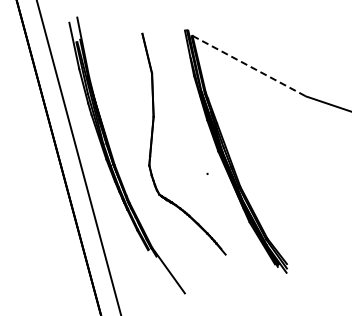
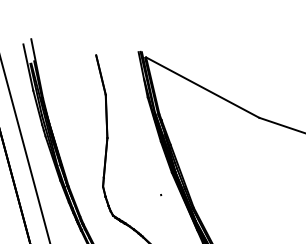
line: (249, 66) -> (202, 87), dashed -> solid

